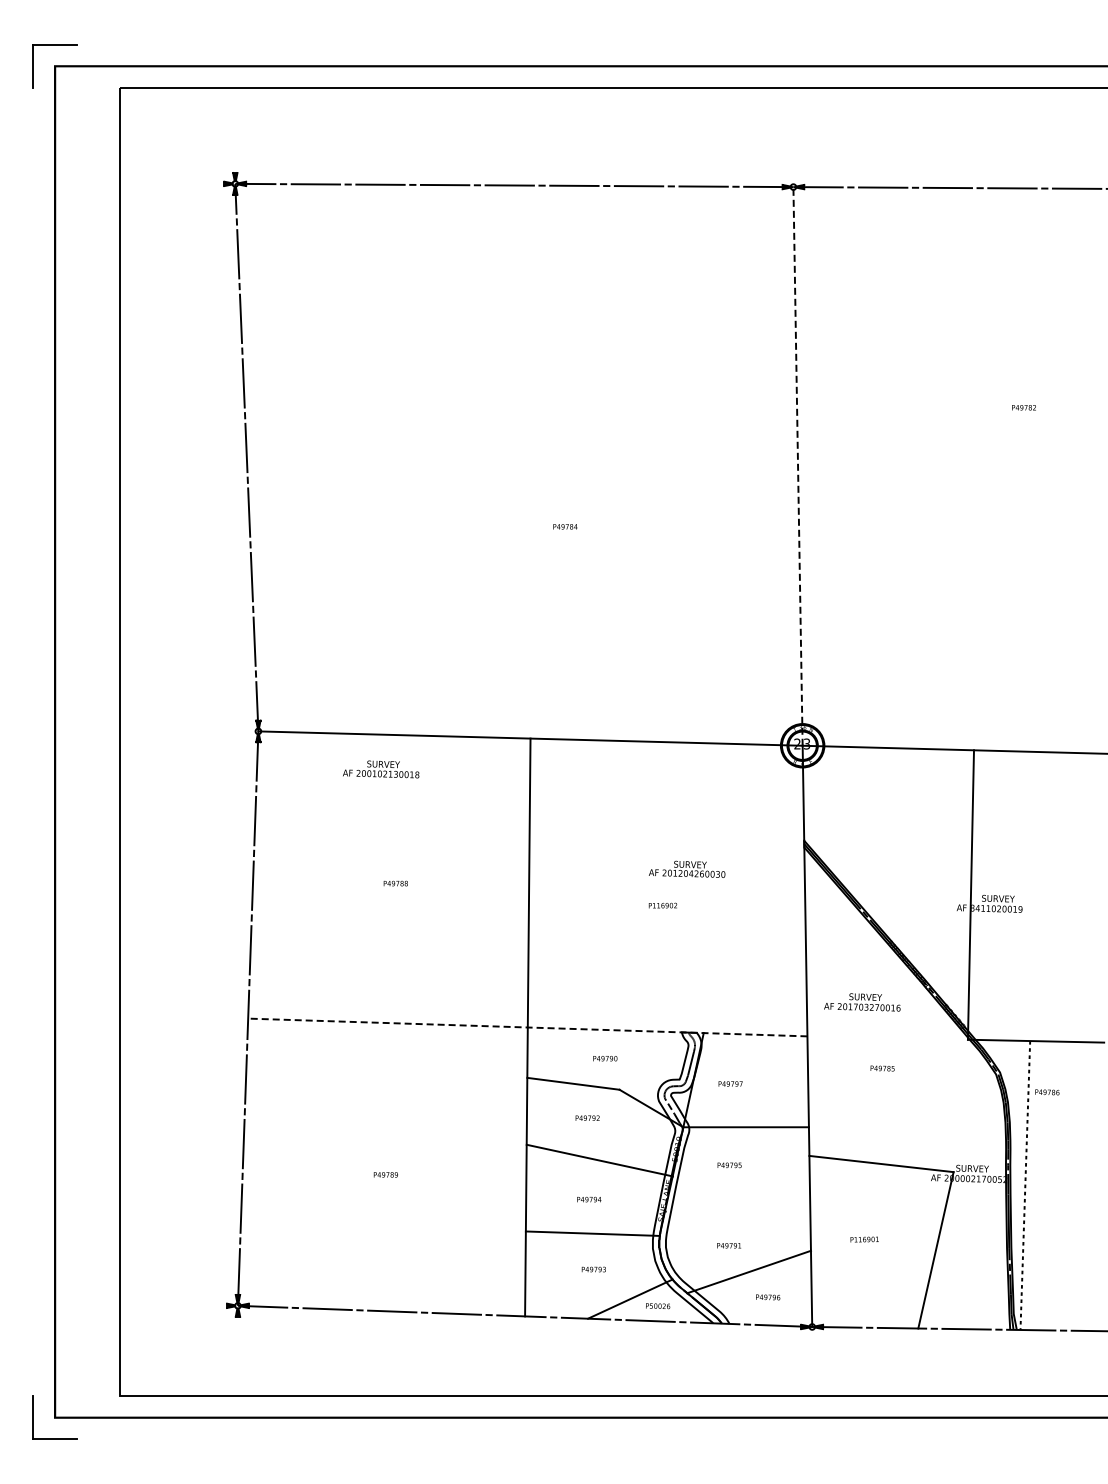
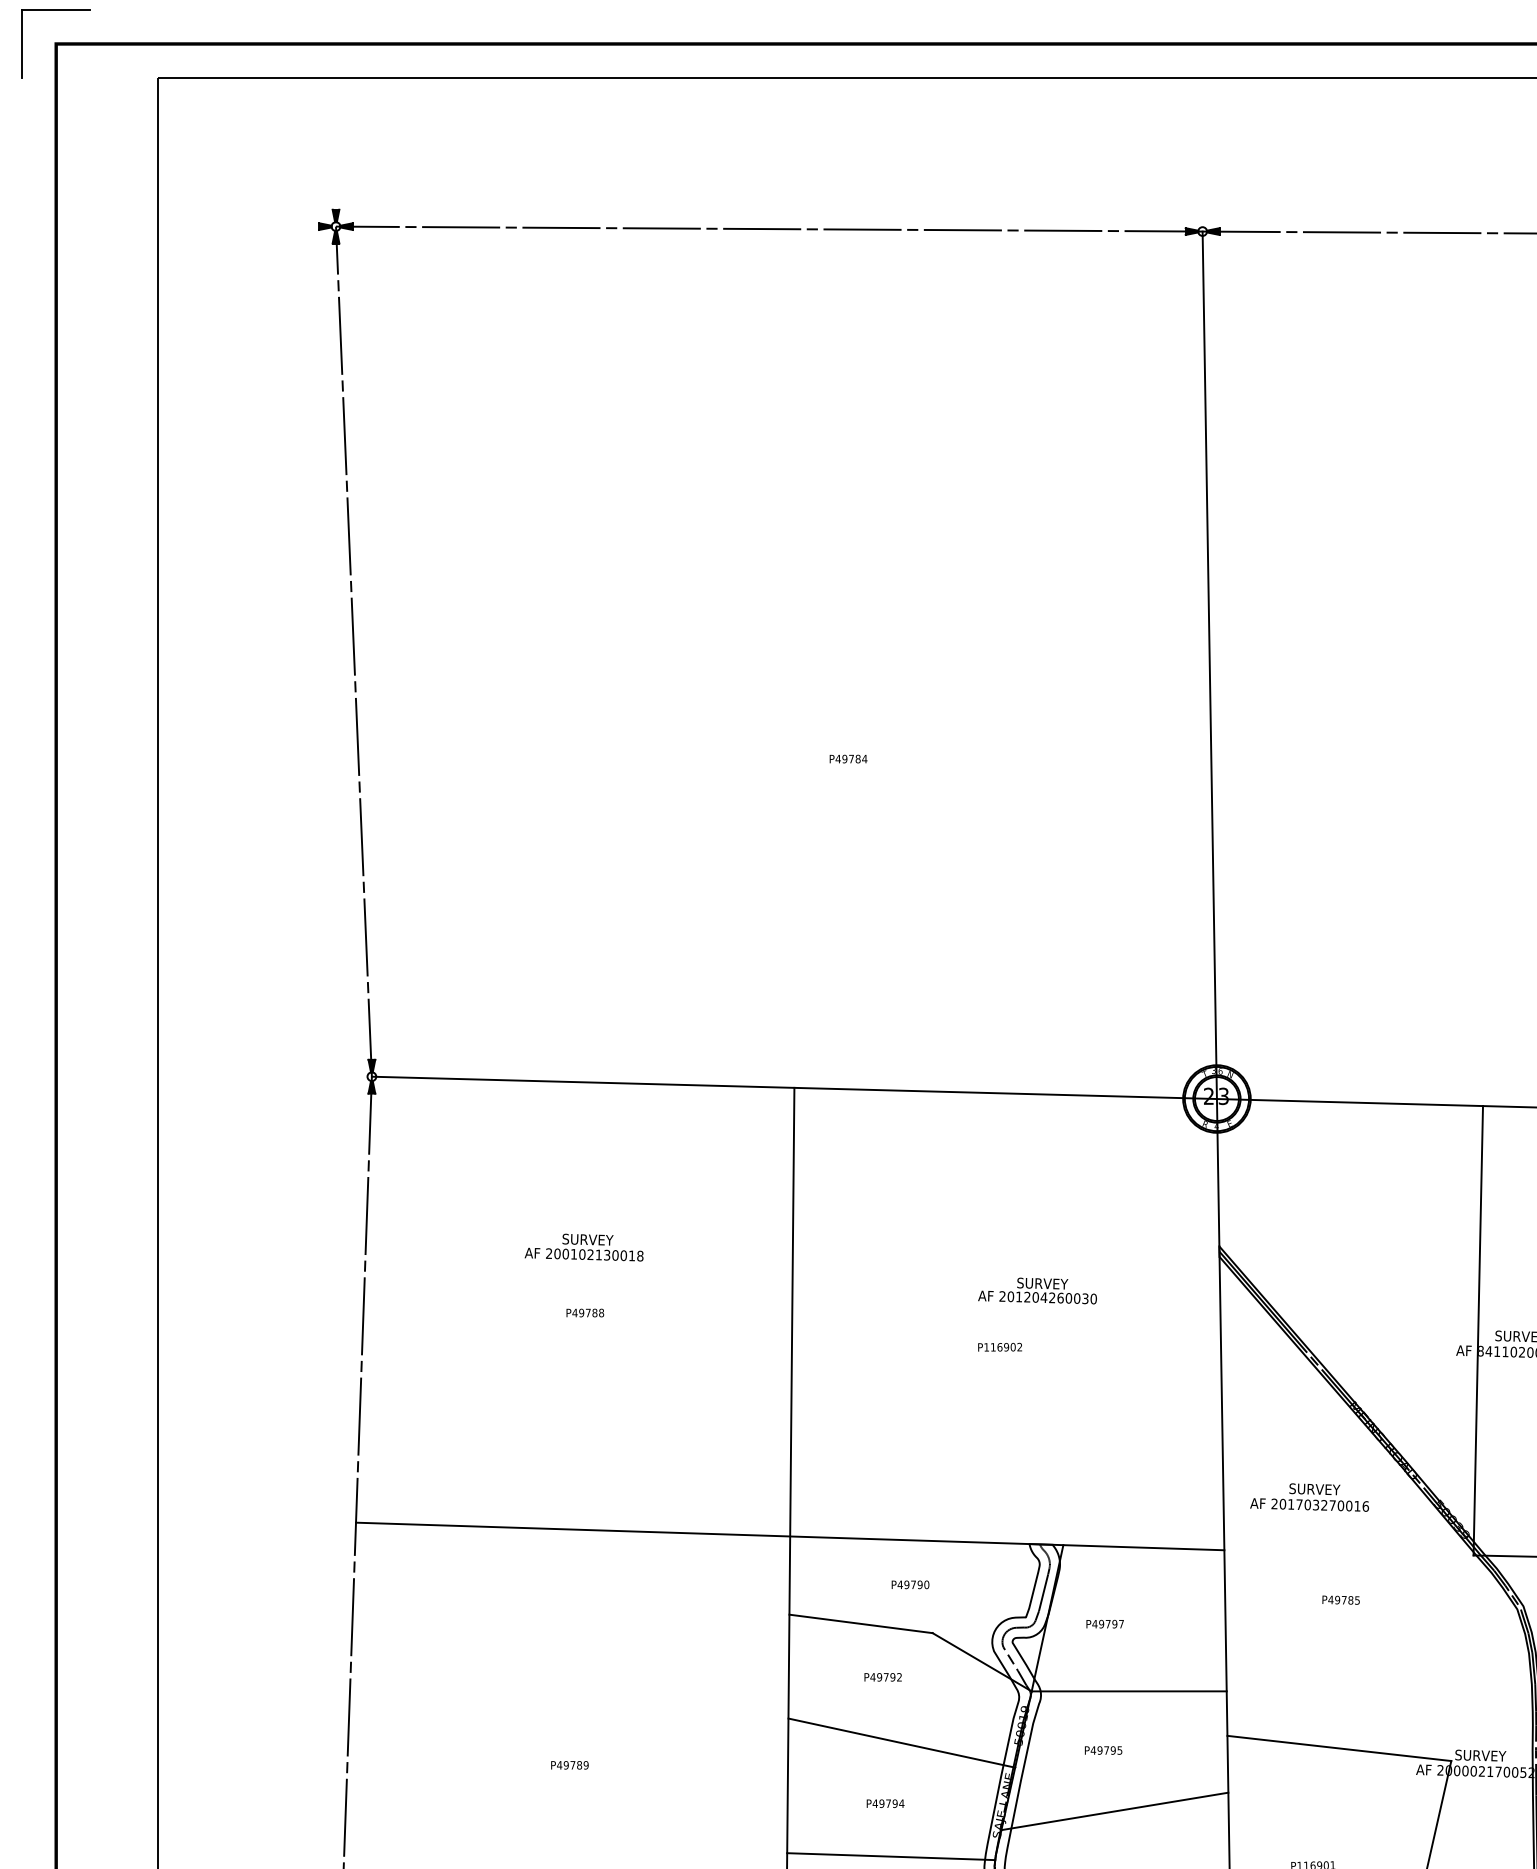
line: (798, 465) -> (1210, 663), dashed -> solid
text: (381, 769) -> (584, 1247), moved
line: (527, 1027) -> (789, 1536), dashed -> solid
line: (736, 1204) -> (1114, 1811), added

